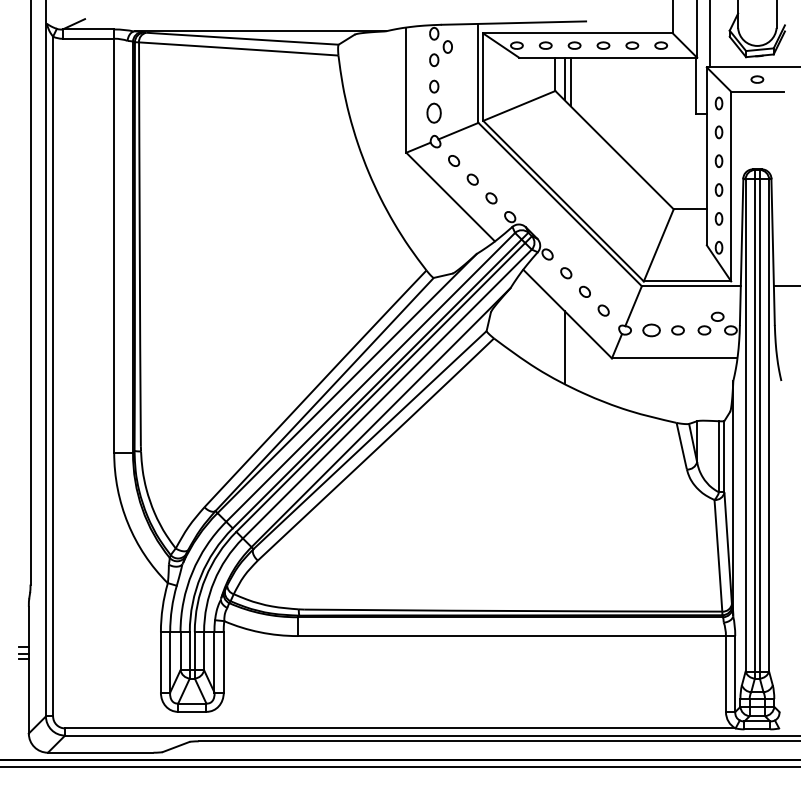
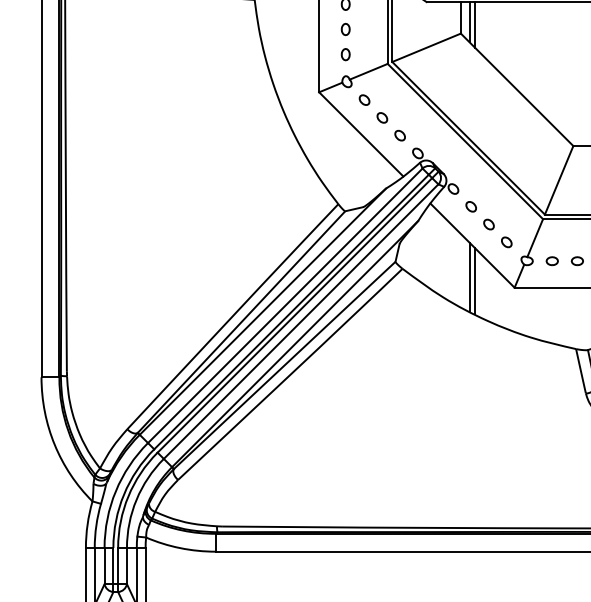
part: (434, 112) -> (345, 54), size x0.62
part: (651, 330) -> (552, 261), size x0.71
line: (570, 351) -> (475, 281), added

